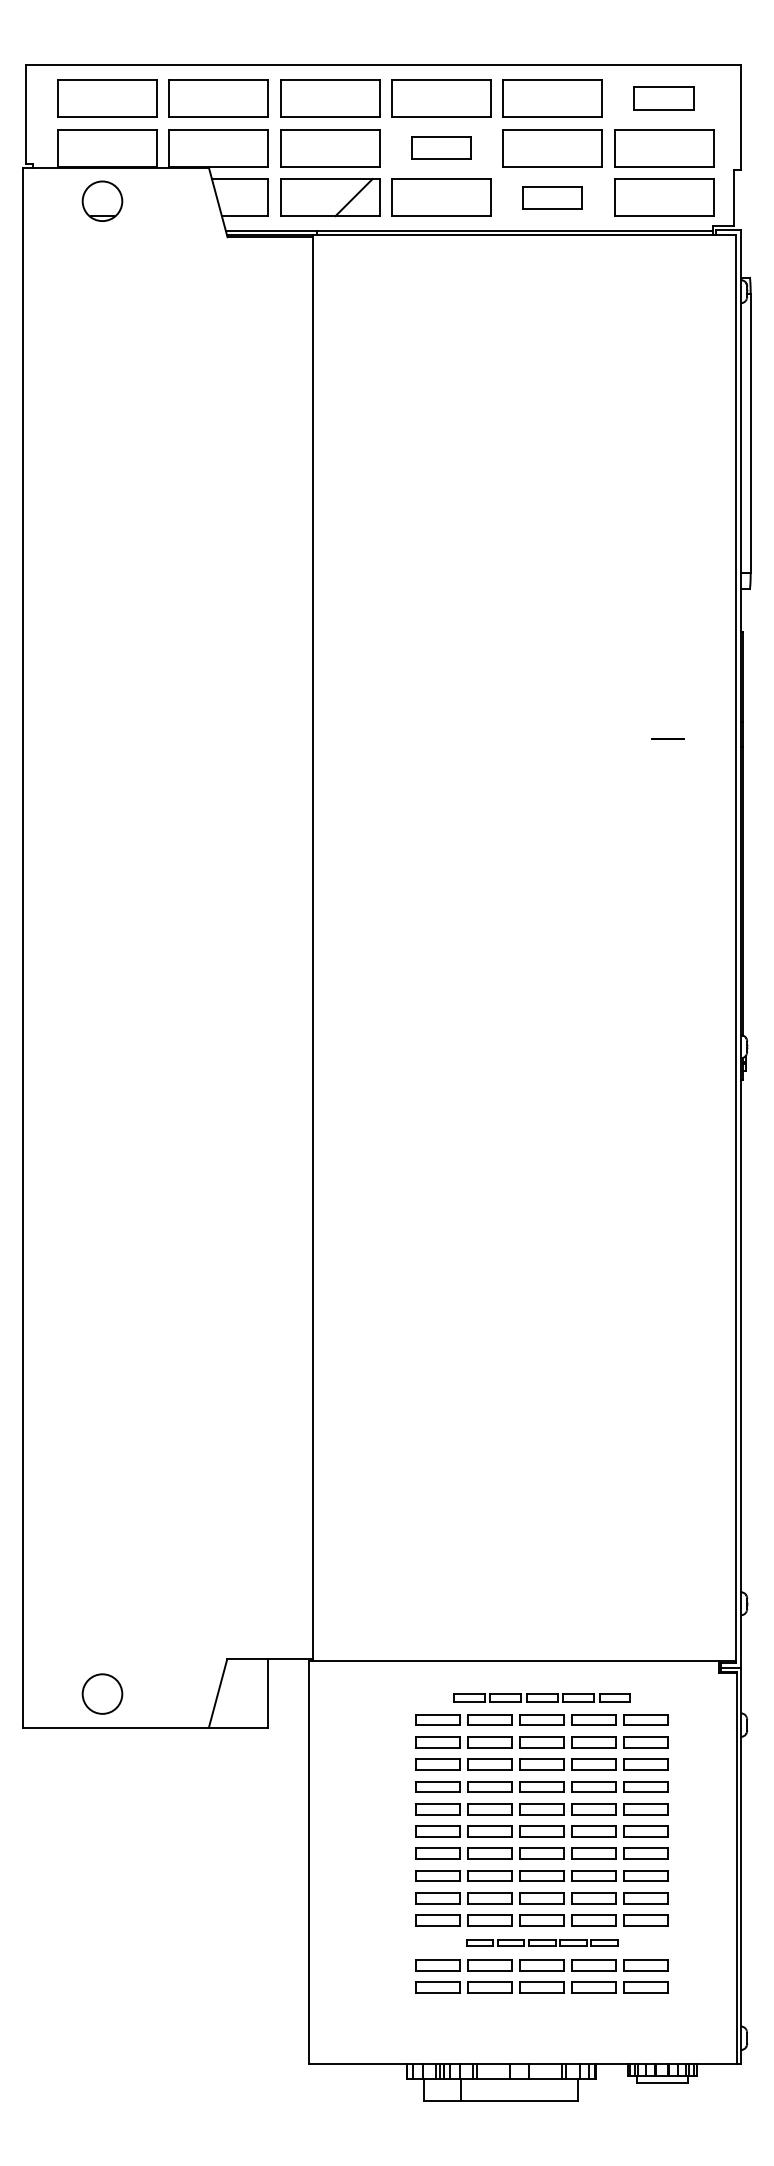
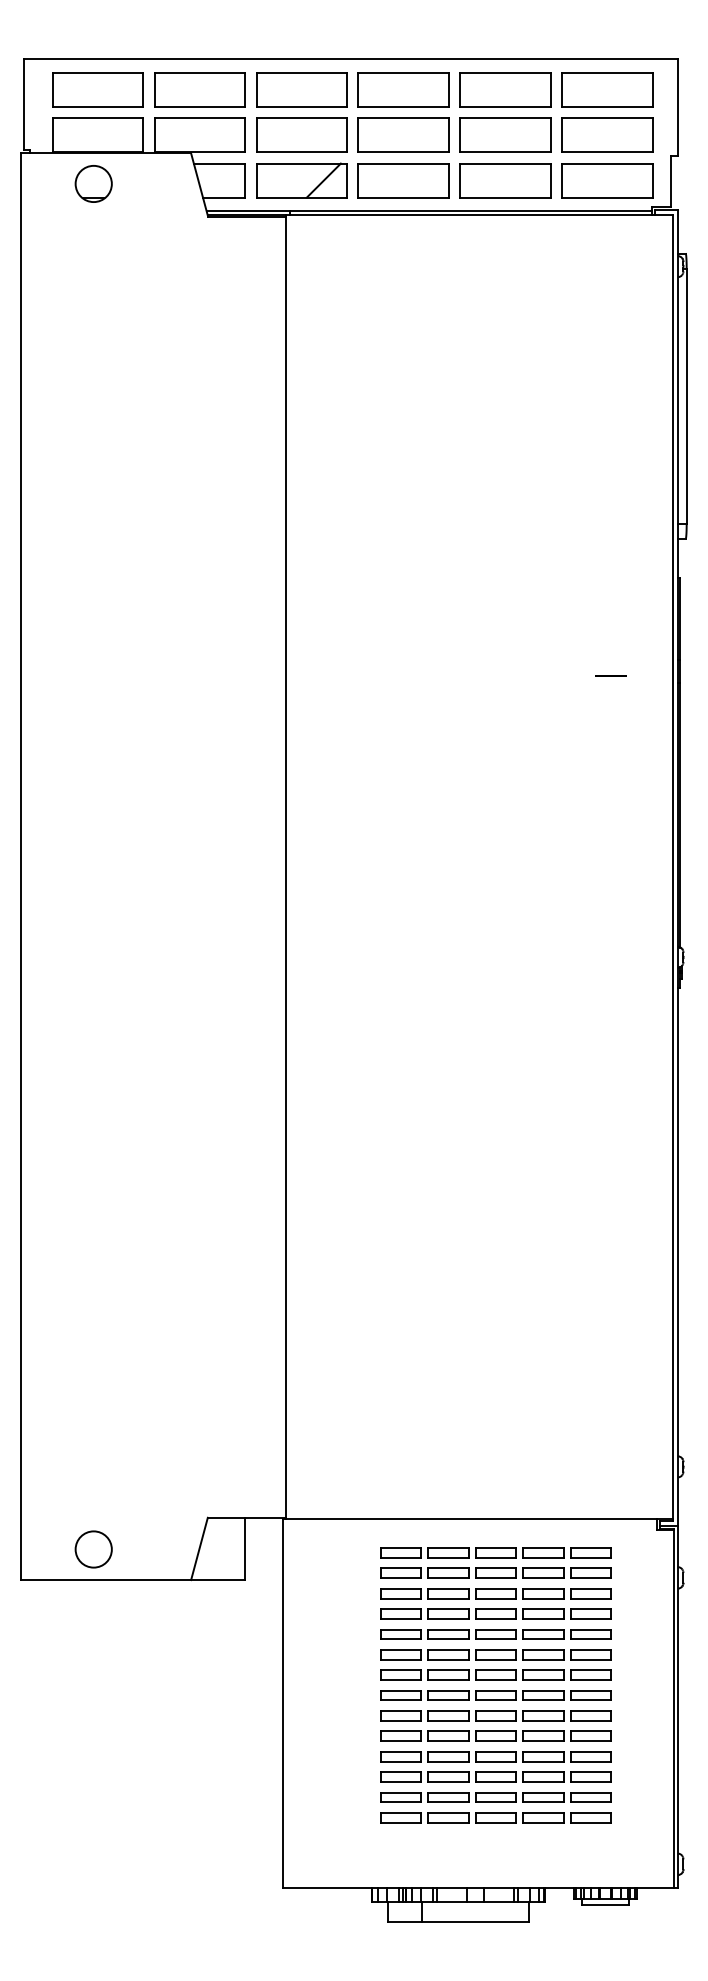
part: (664, 98) -> (607, 89), size x1.67
part: (441, 147) -> (403, 134), size x1.67
part: (552, 197) -> (505, 180), size x1.67
part: (541, 1697) -> (495, 1552), size x1.43
part: (541, 1942) -> (495, 1776), size x1.67

